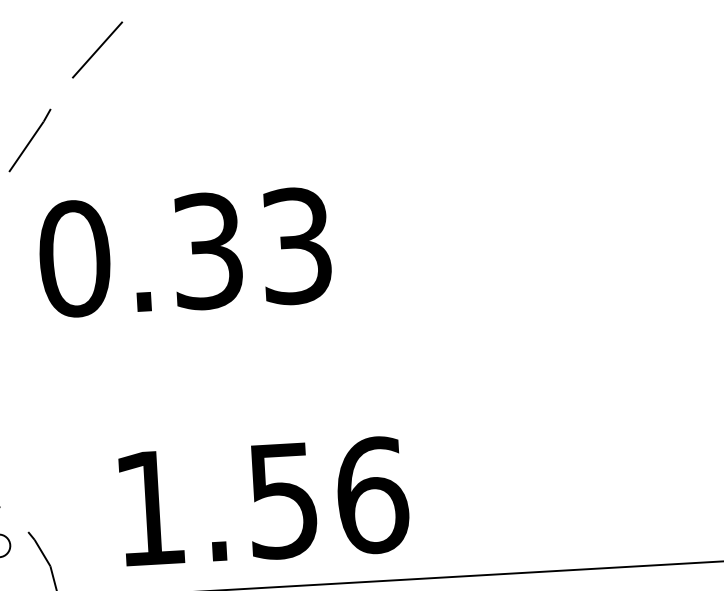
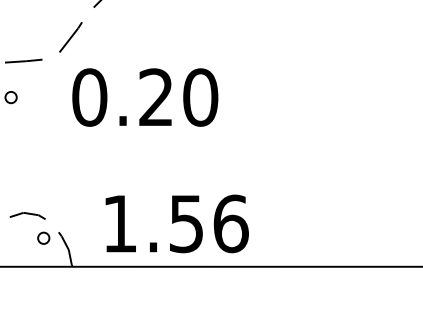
text: (252, 248) -> (178, 97), 0.33 -> 0.20

